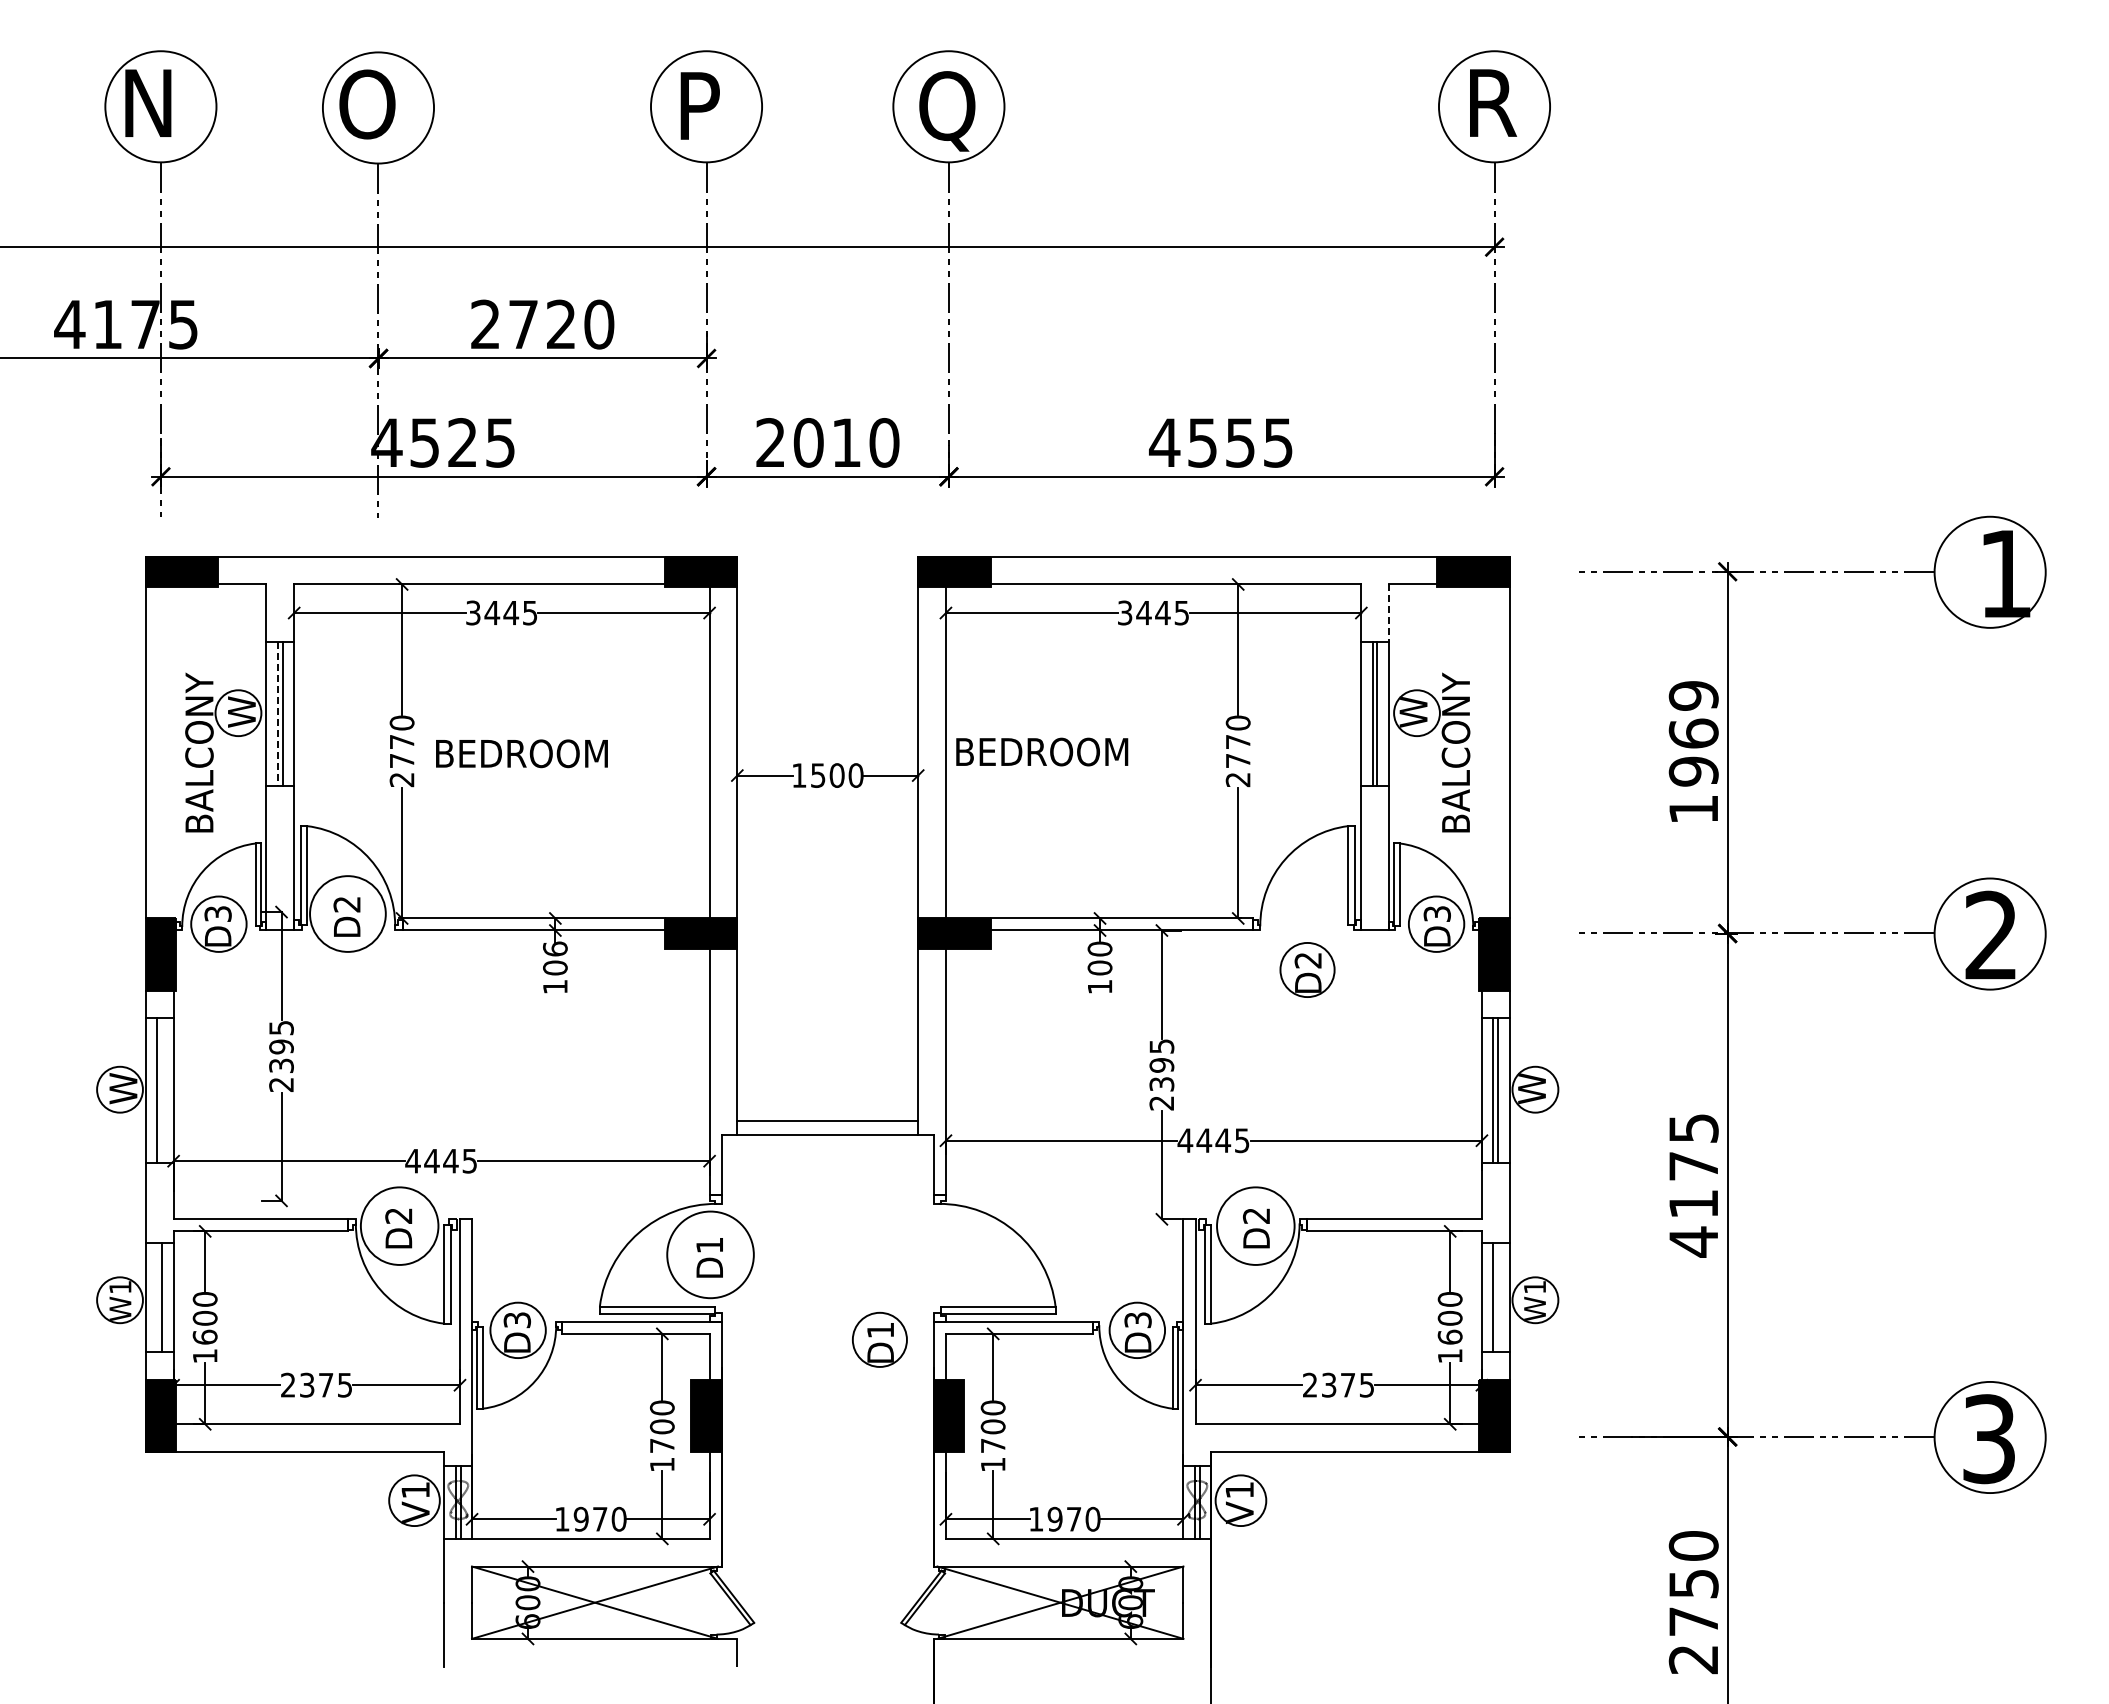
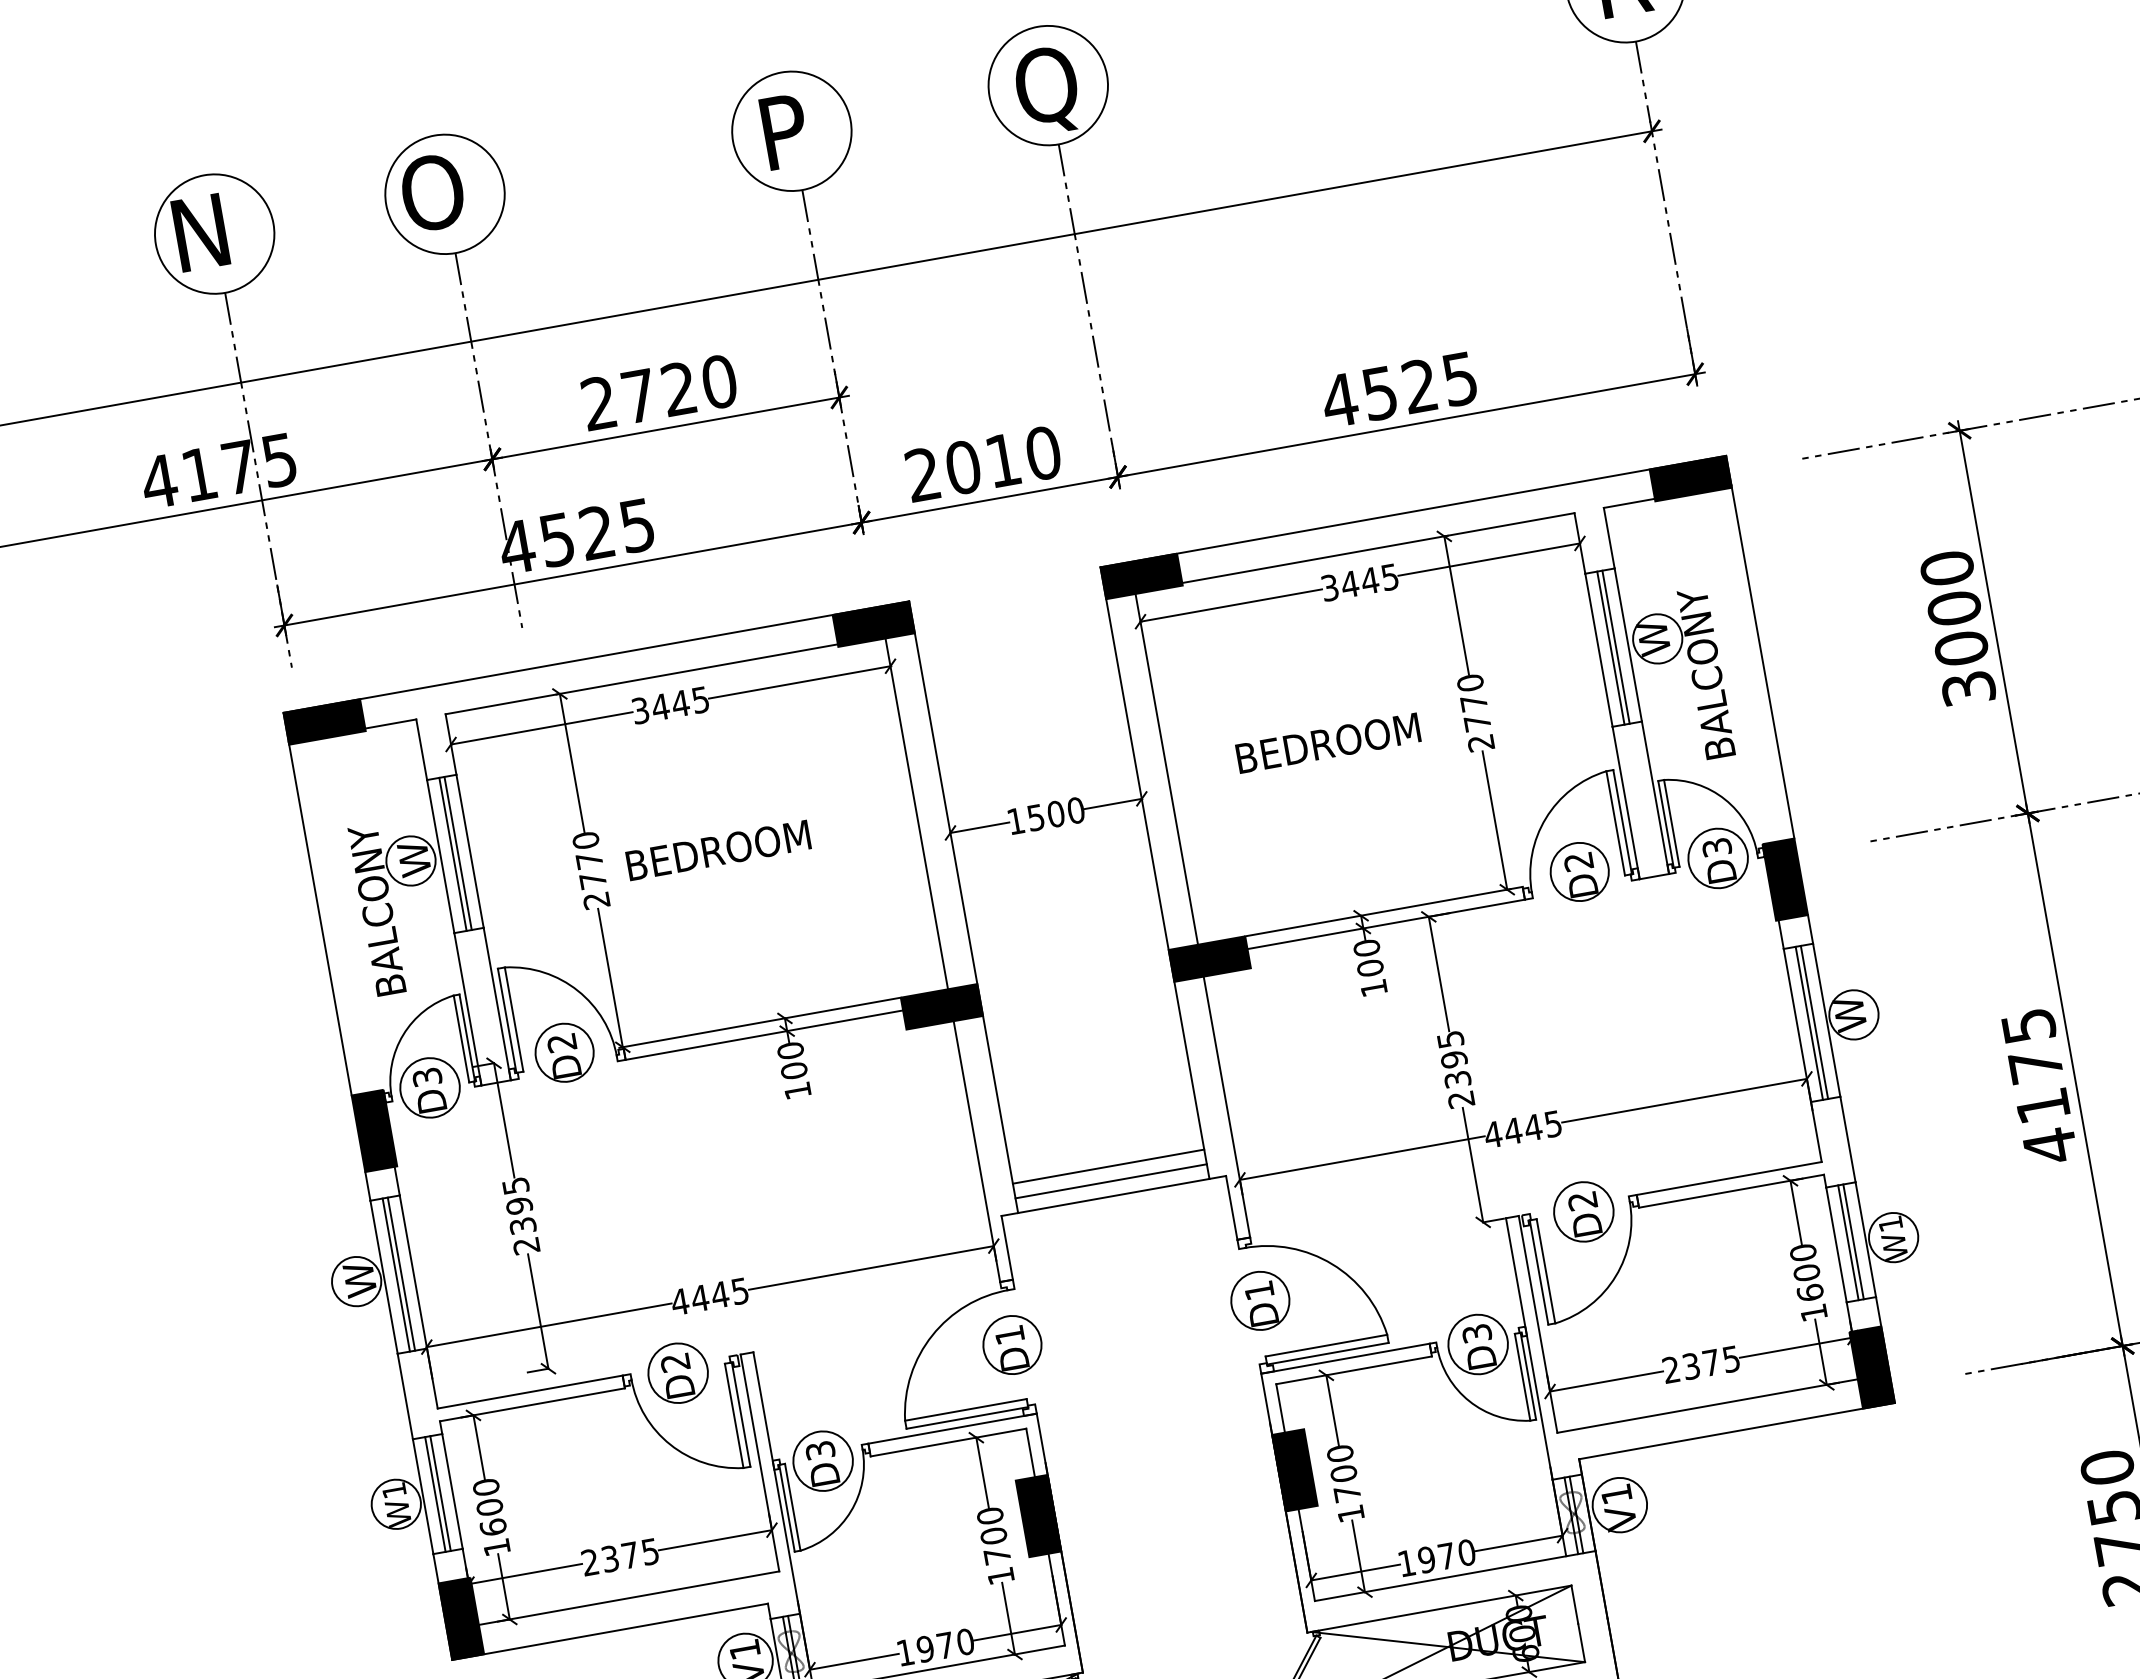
text: (1240, 442) -> (1419, 385), 4555 -> 4525
line: (1389, 613) -> (1609, 538), dashed -> solid
line: (278, 714) -> (453, 854), dashed -> solid
text: (1042, 751) -> (1328, 742), moved
text: (1693, 751) -> (1957, 627), 1969 -> 3000
circle: (347, 913) -> (564, 1052), size x0.71
text: (555, 948) -> (790, 1050), 106 -> 100
part: (1307, 969) -> (1579, 871), moved
line: (162, 1089) -> (401, 1273), added
line: (827, 1107) -> (1108, 1167), added
circle: (399, 1225) -> (677, 1372), size x0.71
circle: (1255, 1225) -> (1583, 1211), size x0.71
circle: (710, 1254) -> (1012, 1344), size x0.62
line: (157, 1297) -> (435, 1494), added
line: (1498, 1297) -> (1854, 1241), added
part: (879, 1339) -> (1259, 1300), moved

